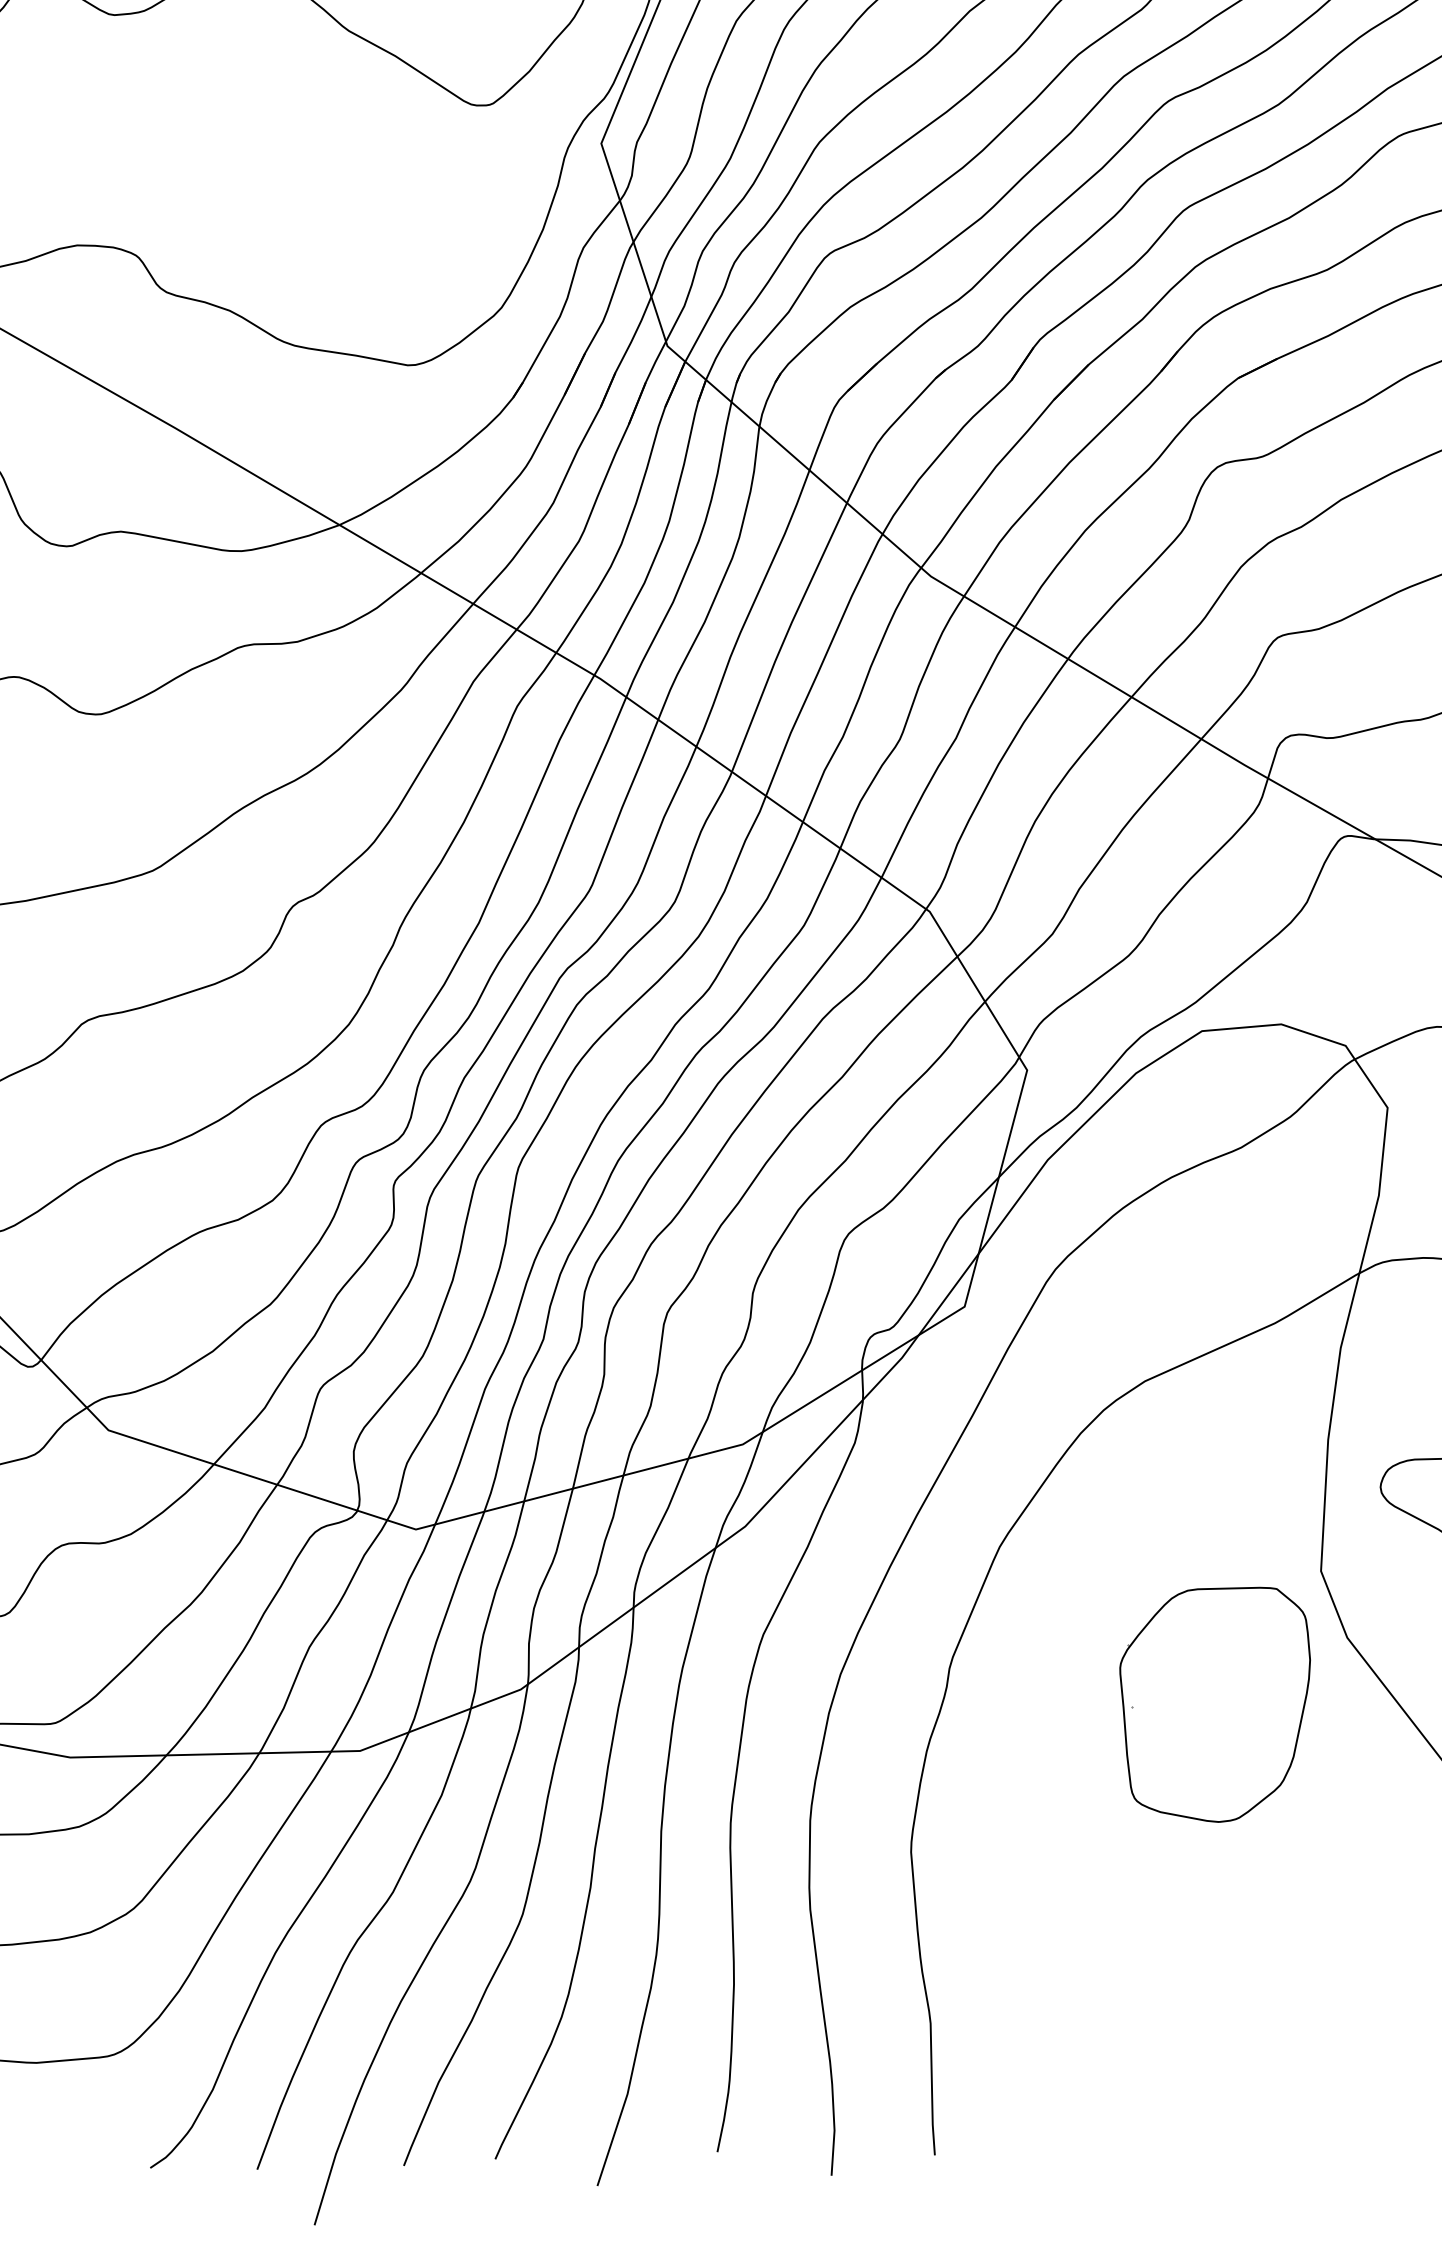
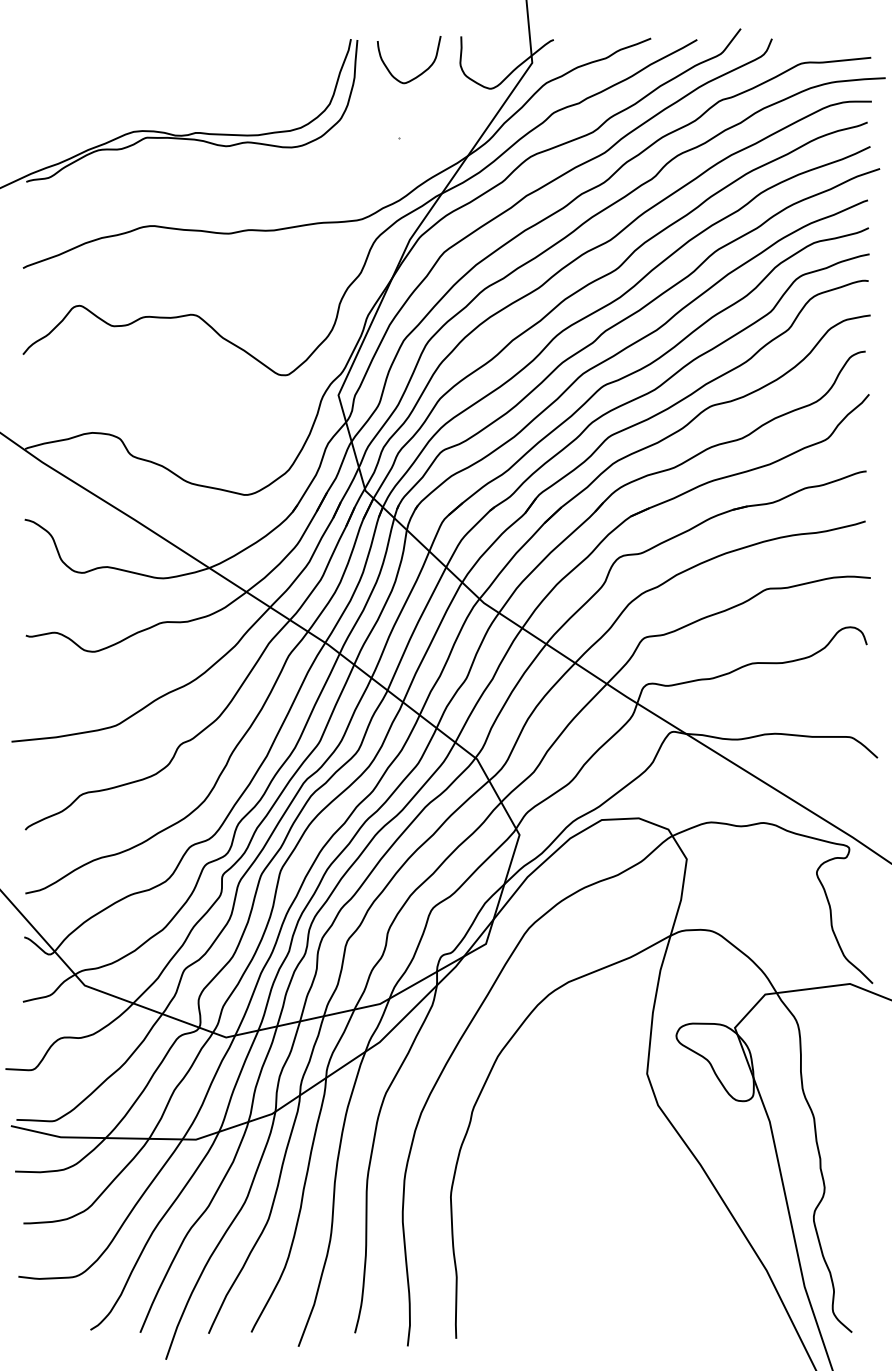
part: (1215, 1705) -> (595, 1134), removed

